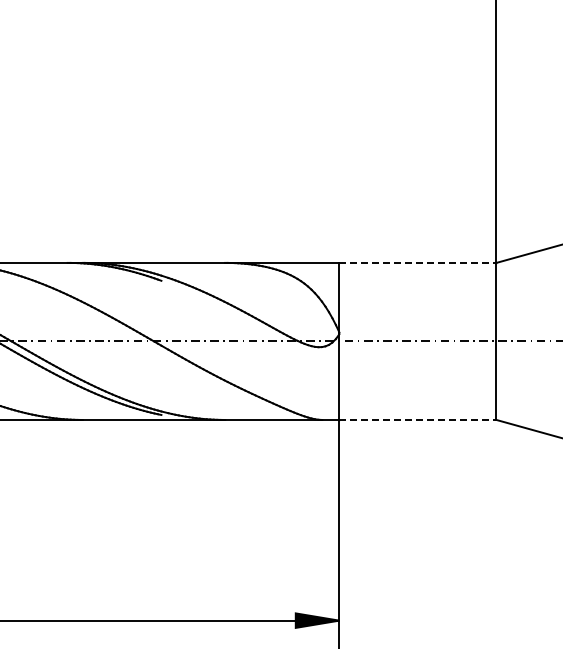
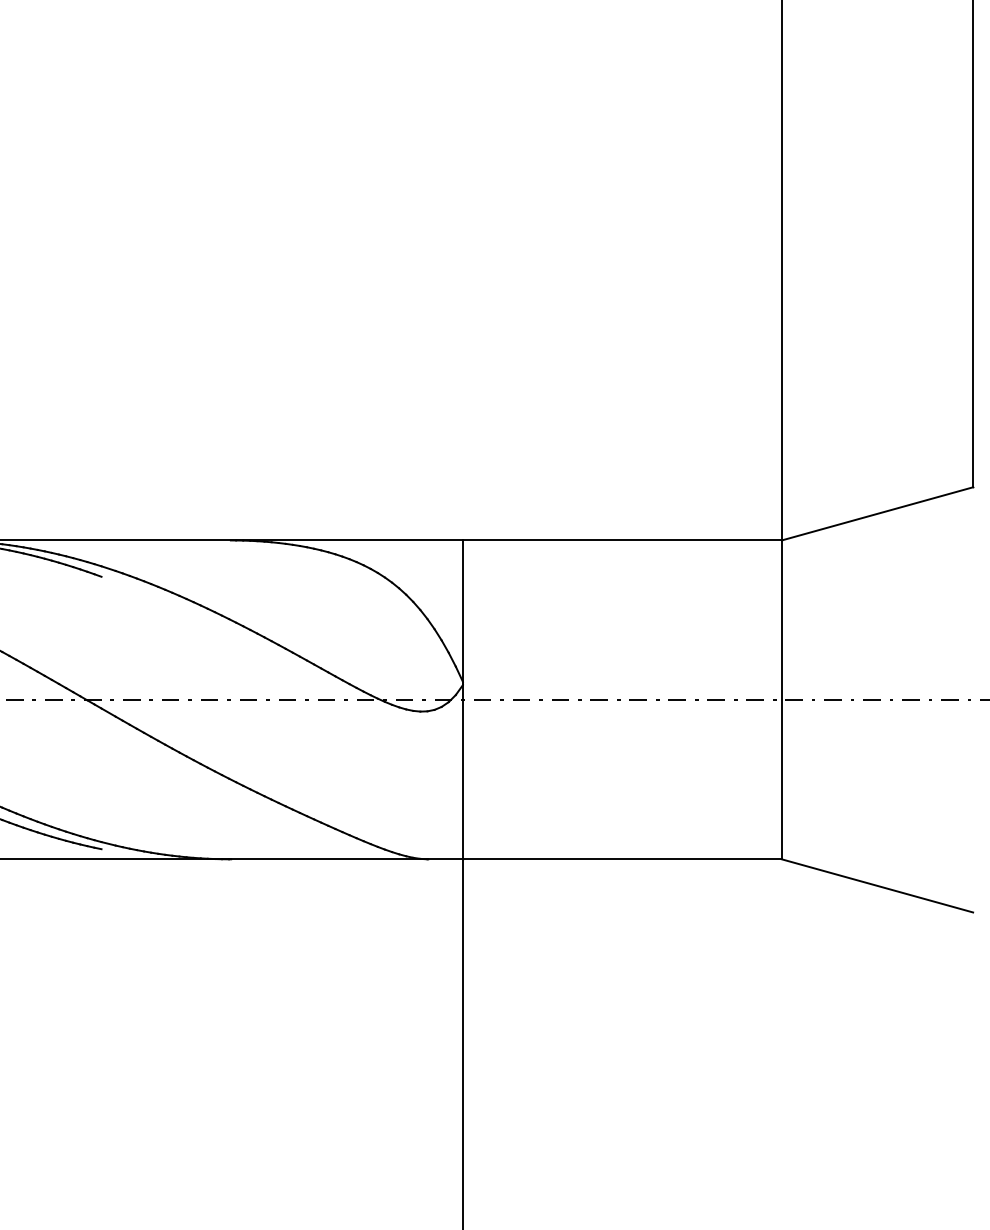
line: (417, 262) -> (621, 539), dashed -> solid
line: (417, 419) -> (621, 858), dashed -> solid

